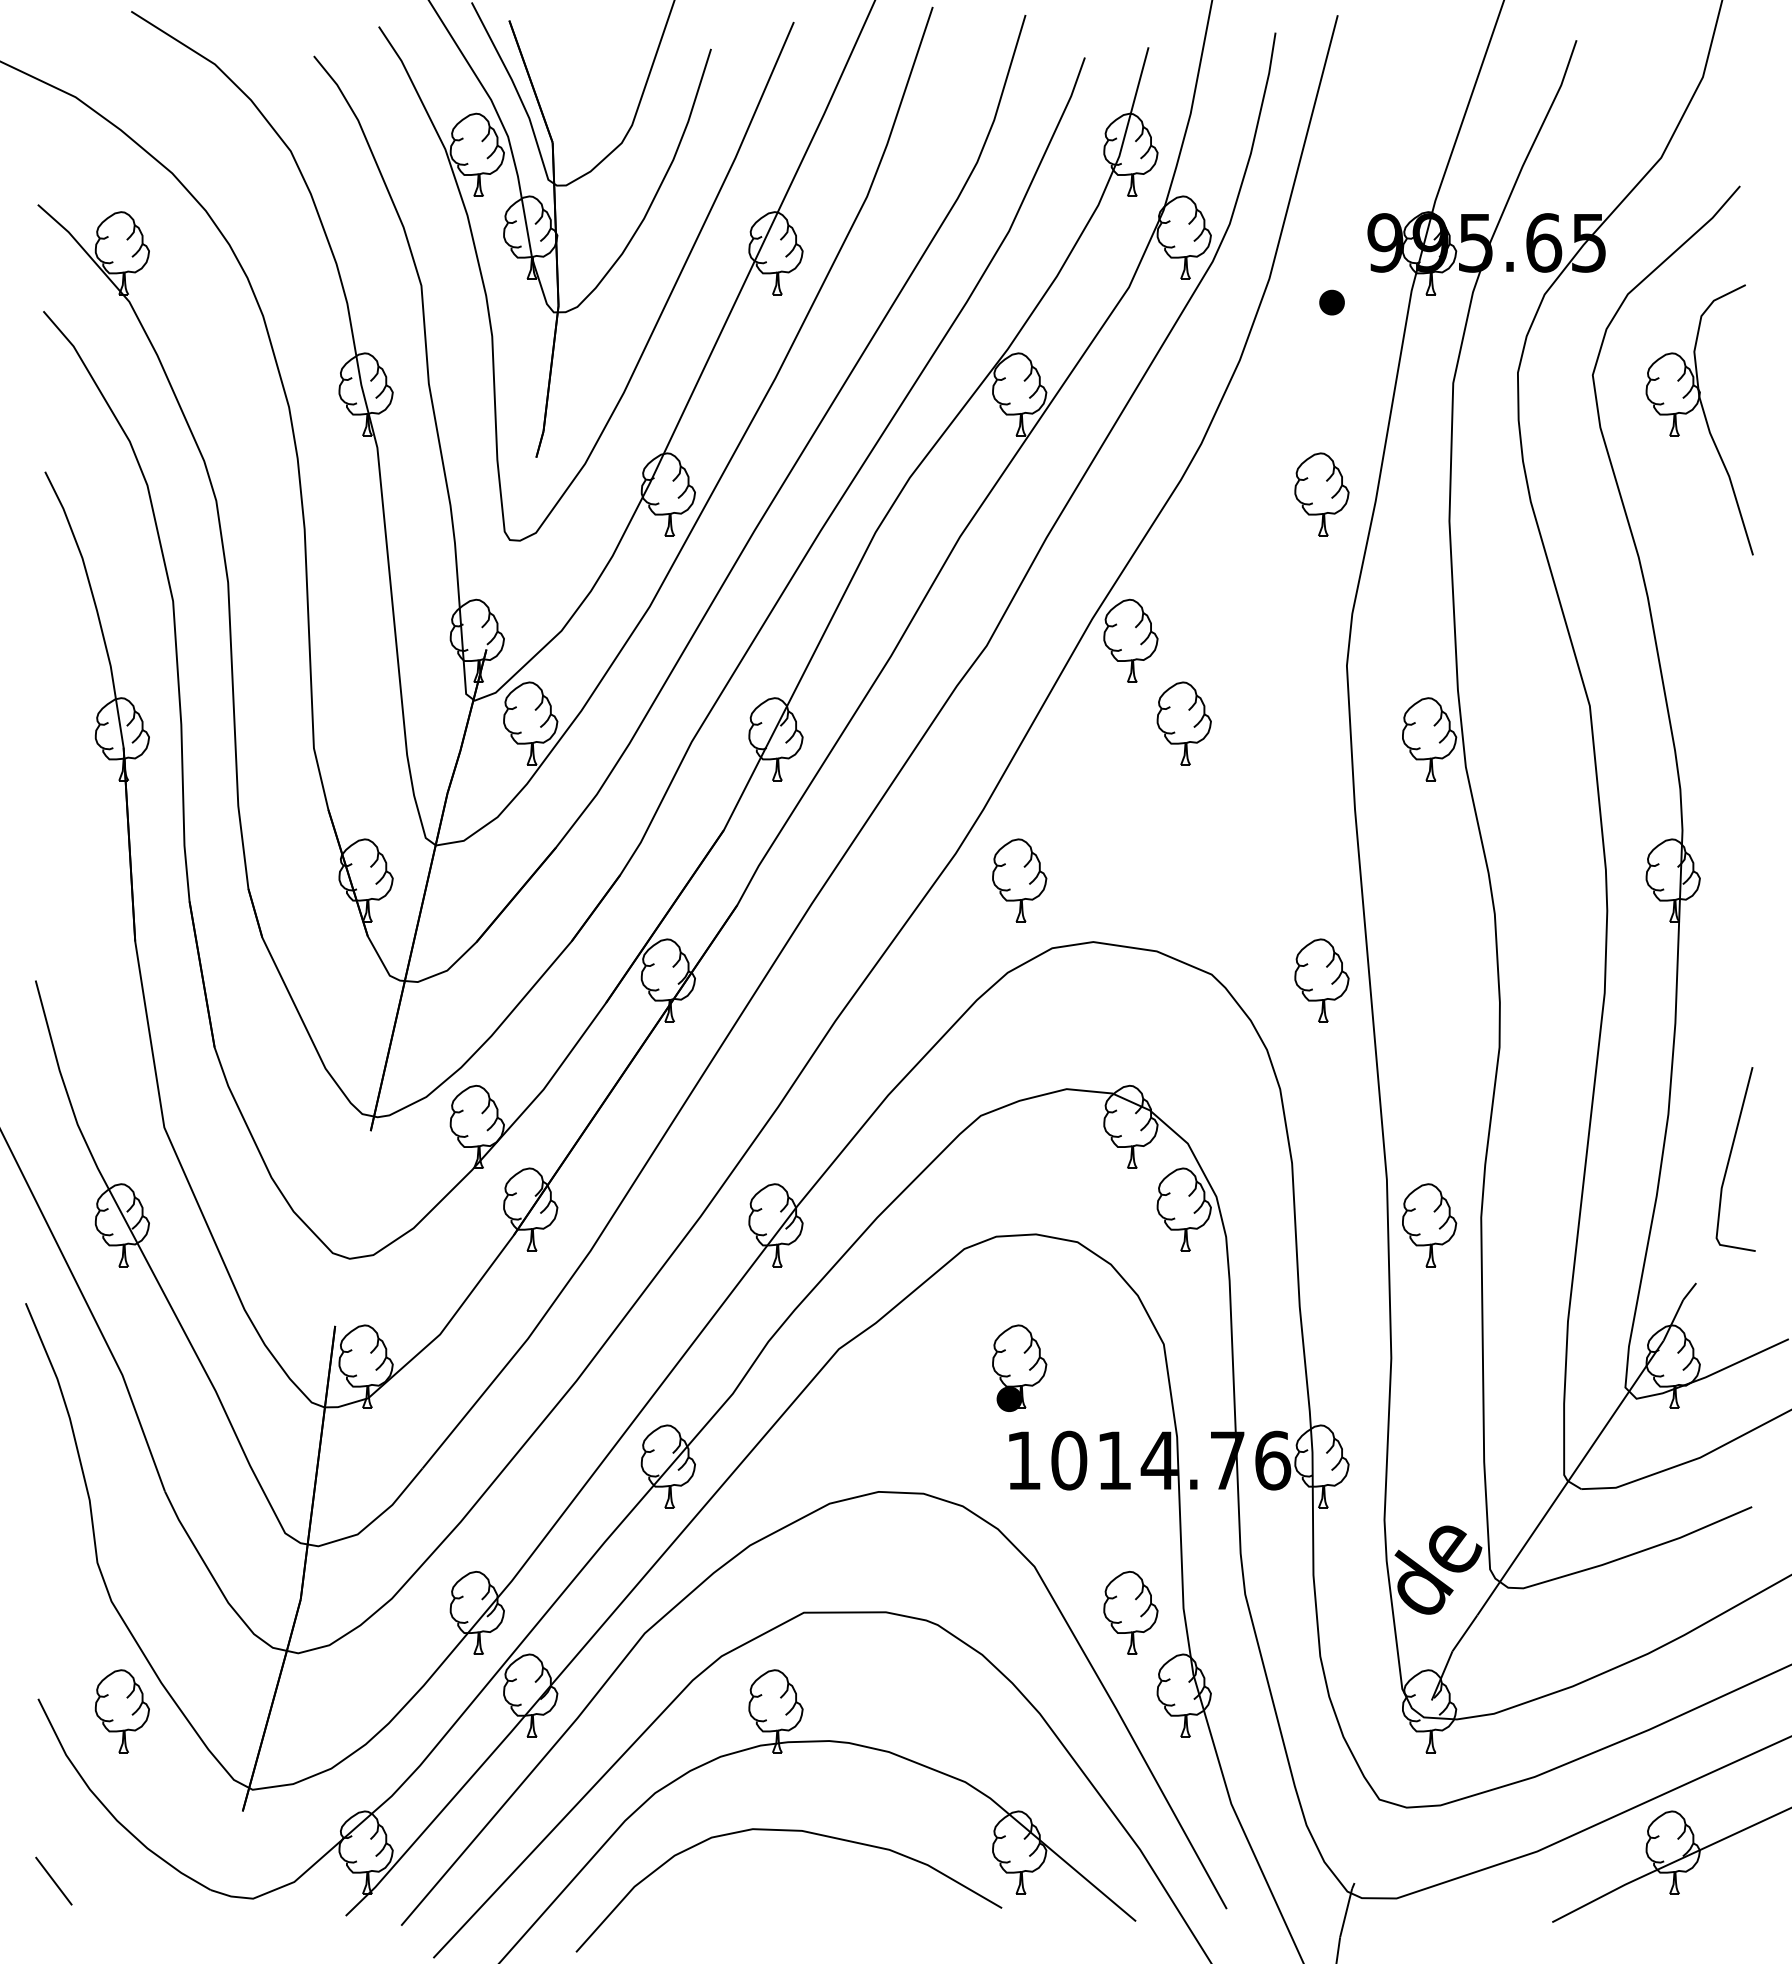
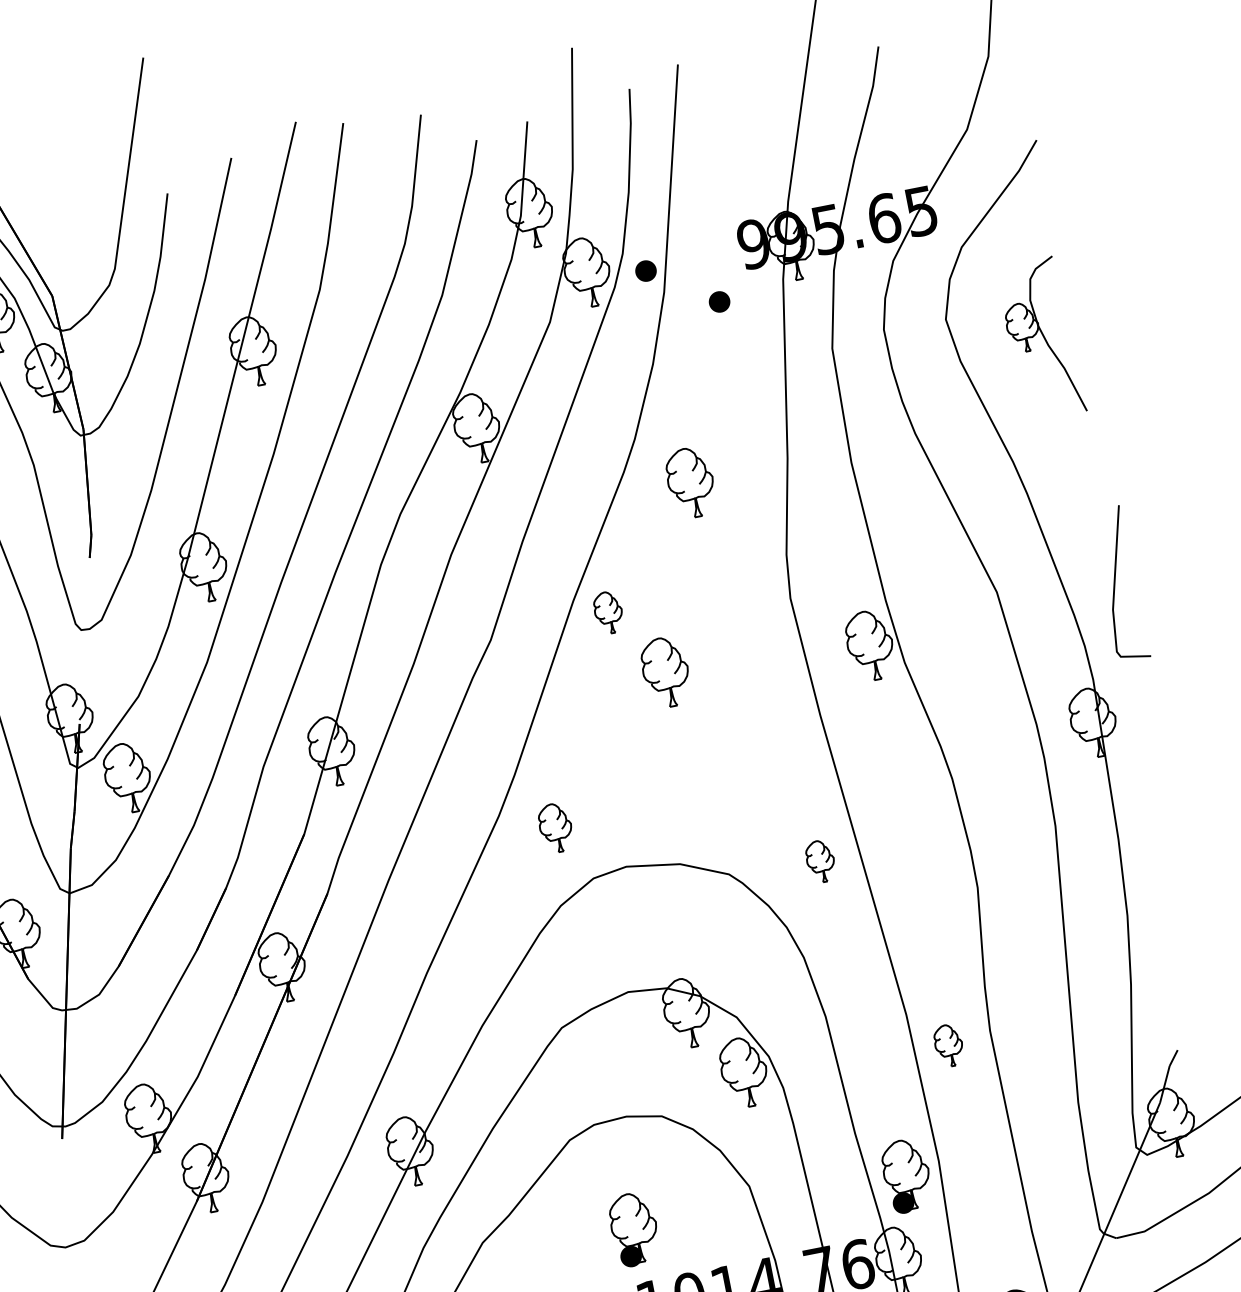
part: (1252, 249) -> (645, 271), added
part: (1699, 419) -> (1040, 338), size x0.7
part: (1321, 494) -> (690, 482), moved
part: (1130, 640) -> (608, 612), size x0.6
part: (1019, 880) -> (555, 828), size x0.7
part: (1321, 980) -> (820, 861), size x0.6
line: (1730, 1158) -> (1115, 583), moved
part: (1429, 1225) -> (948, 1045), size x0.6
part: (1350, 1367) -> (906, 1175), added

